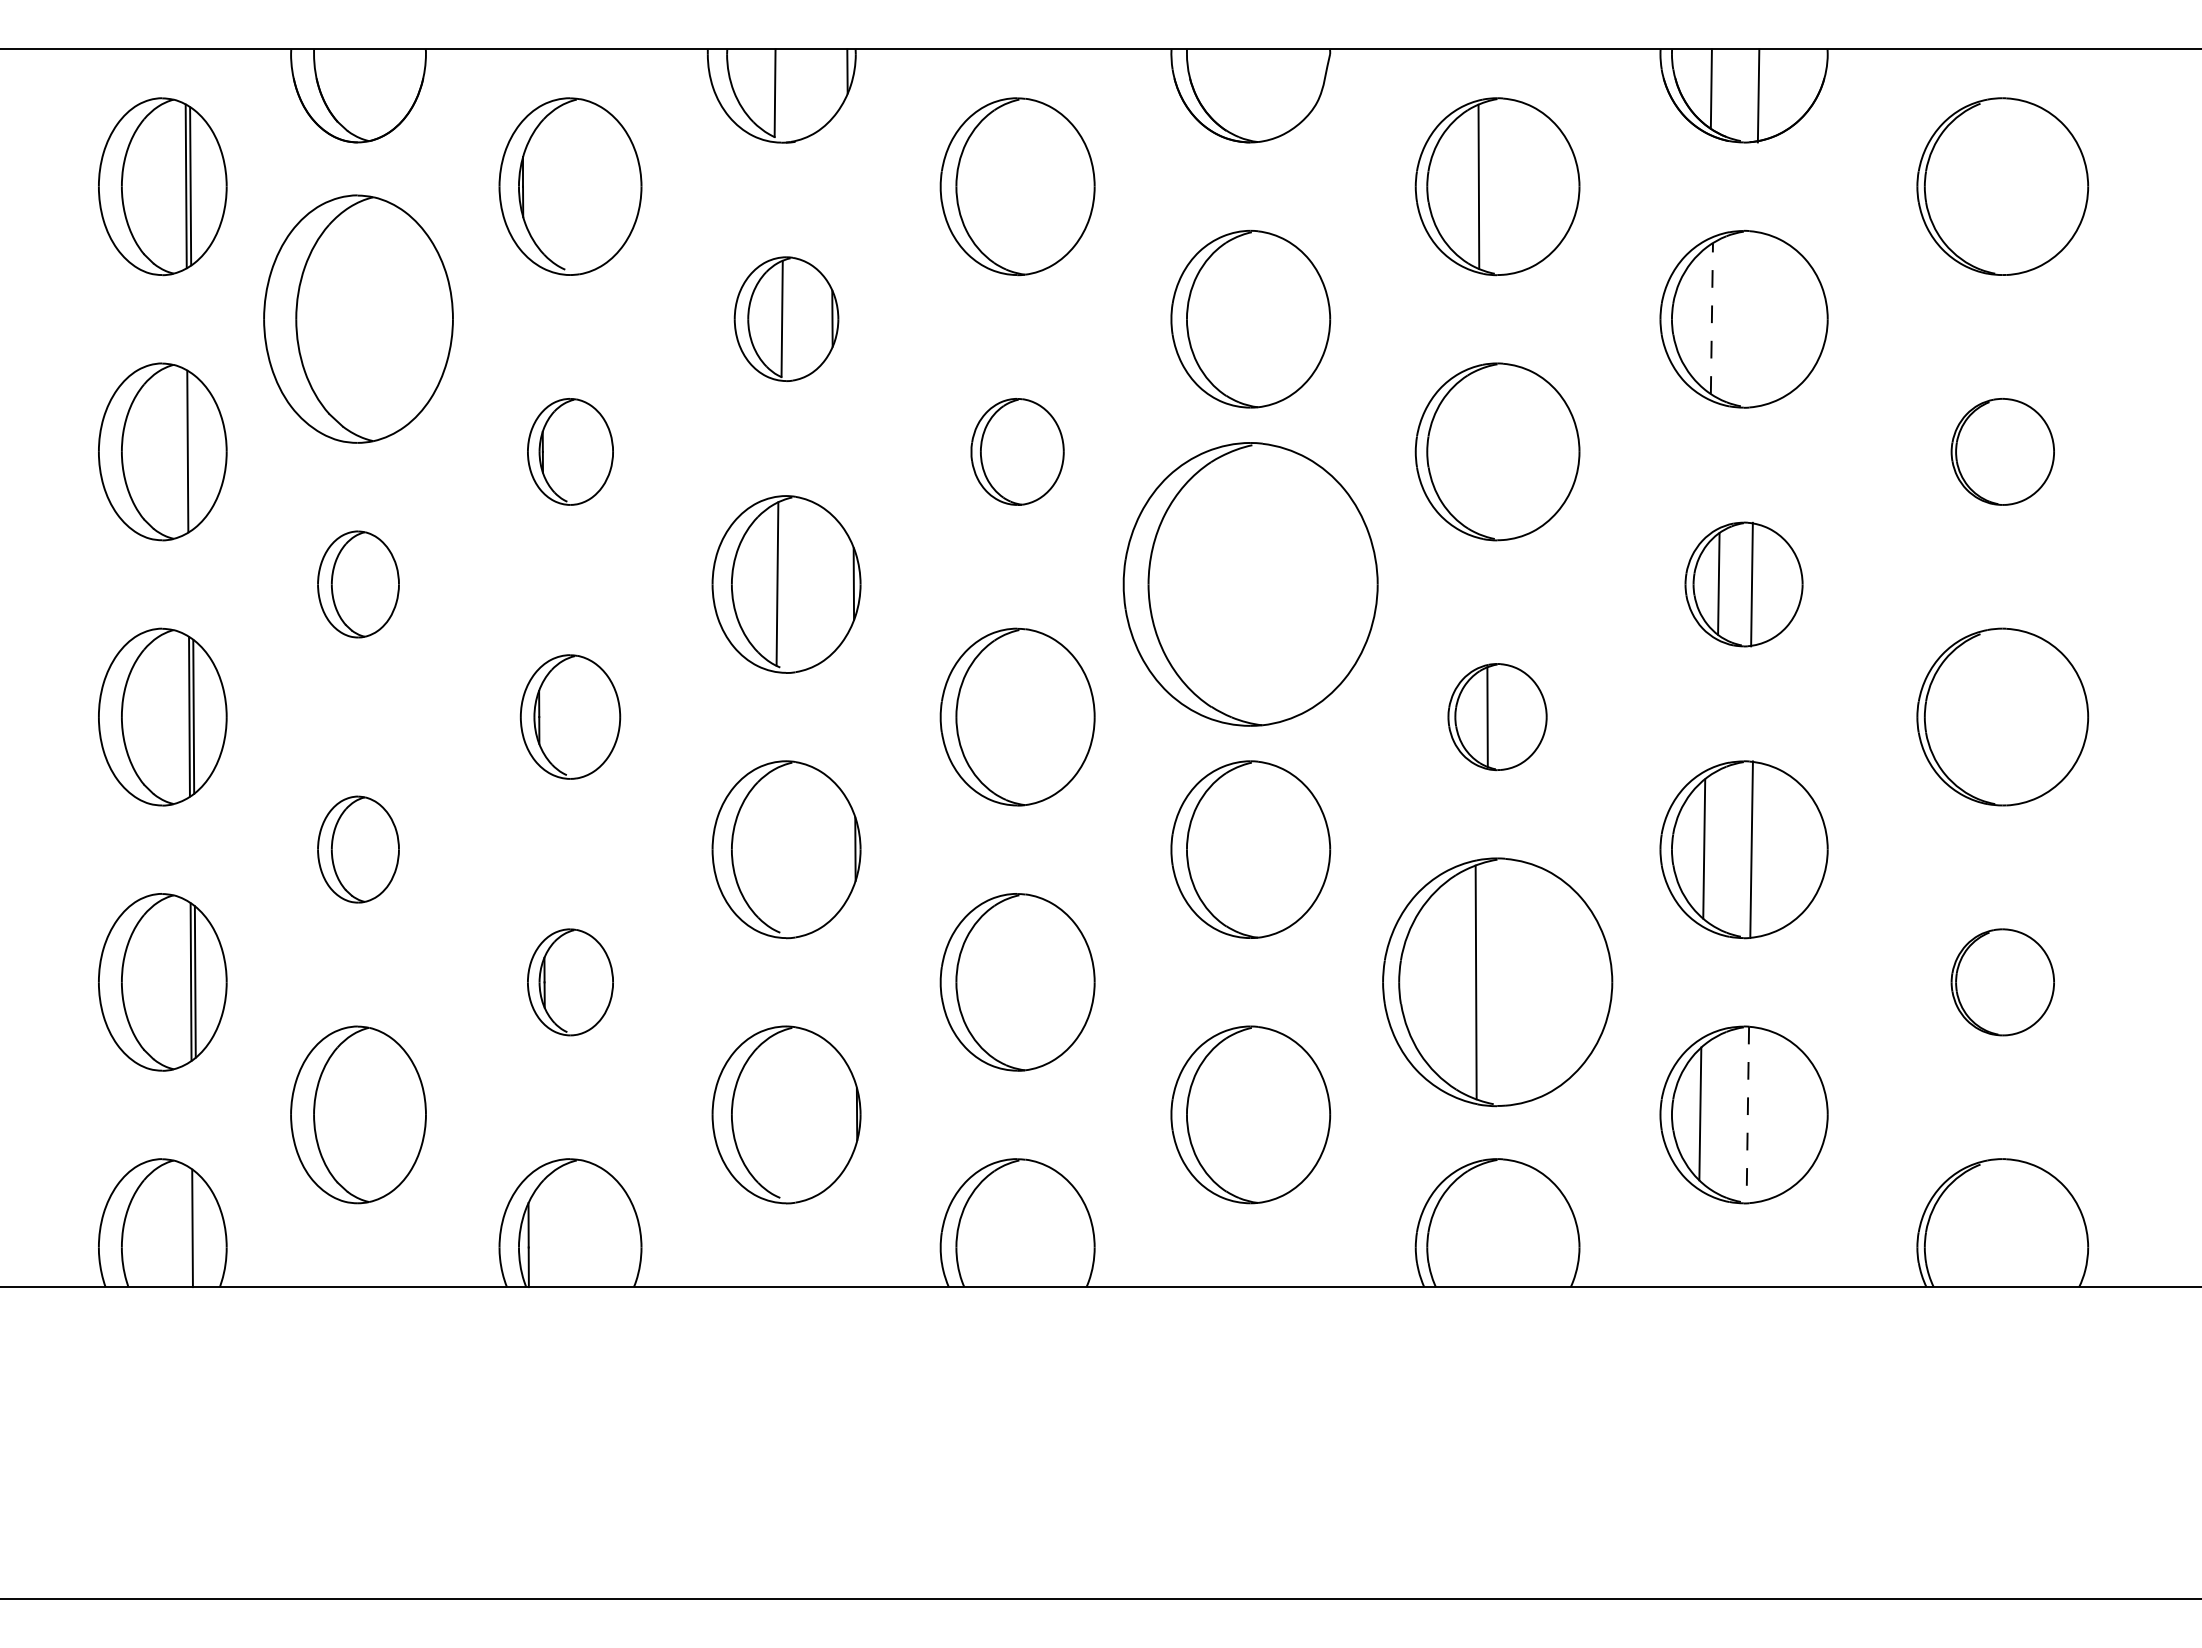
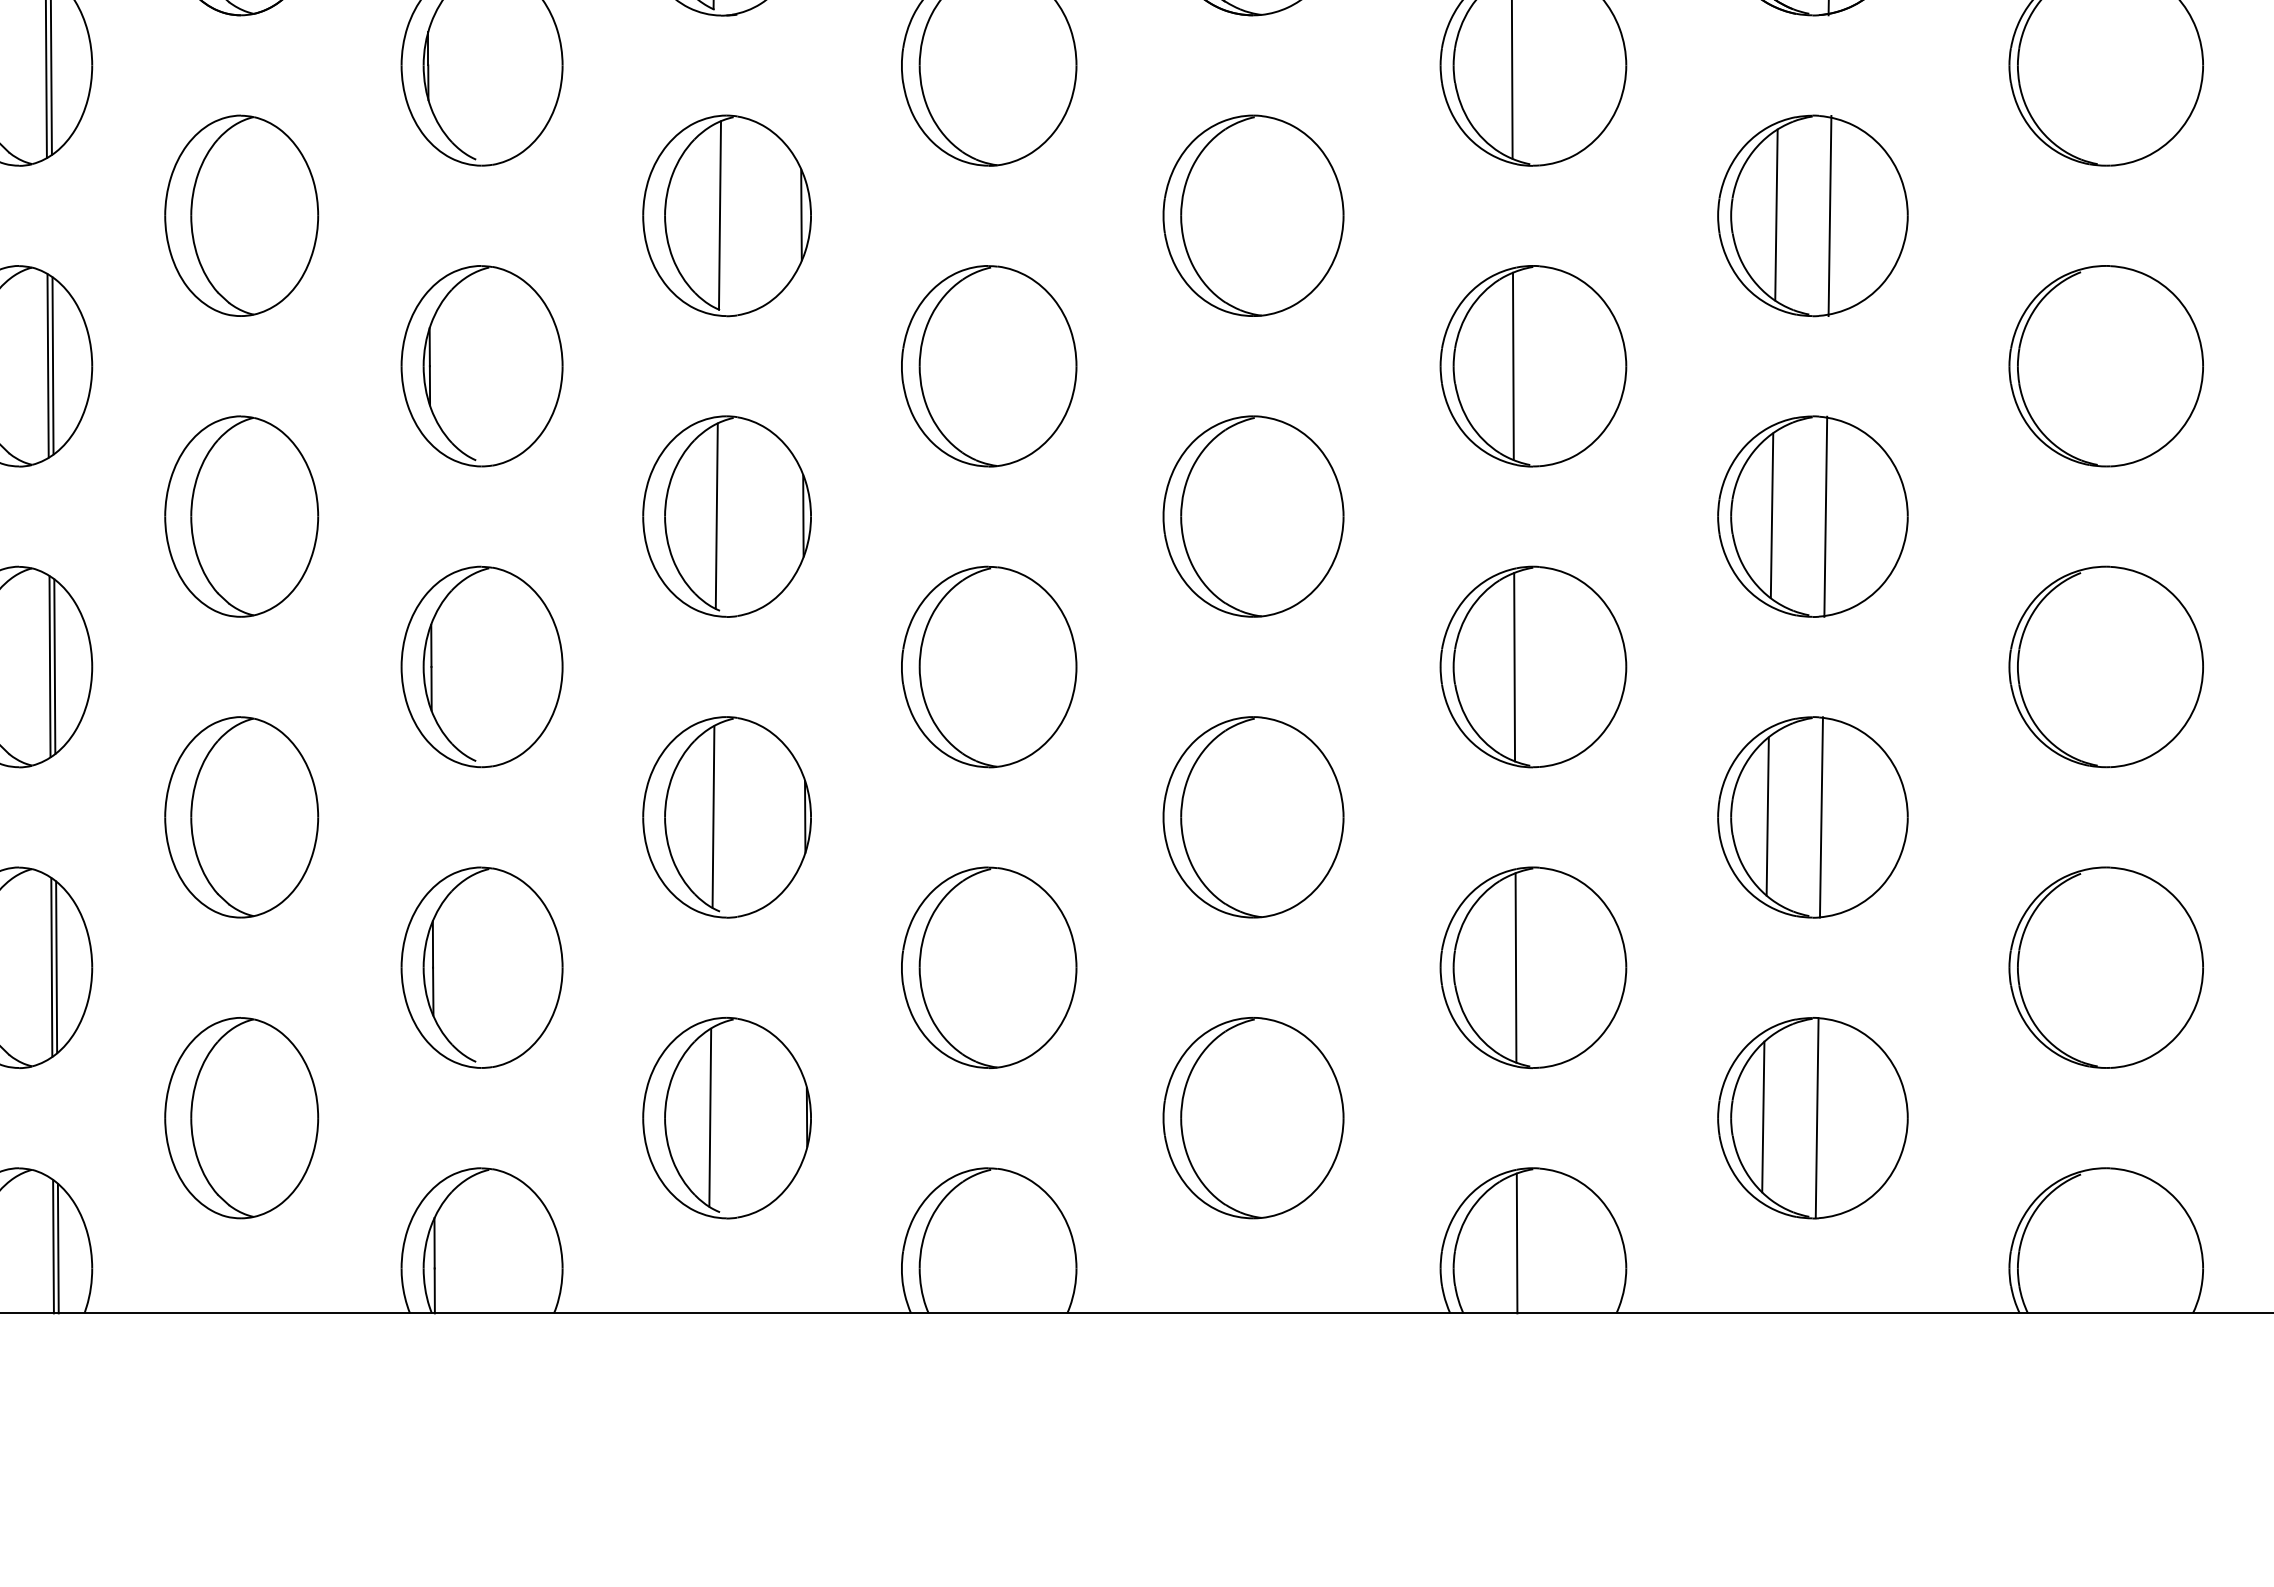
part: (786, 318) -> (727, 214), size x1.43
line: (1711, 318) -> (1775, 214), dashed -> solid
part: (358, 319) -> (241, 216), size x0.71
line: (1758, 319) -> (1829, 216), added
line: (191, 451) -> (52, 365), added
part: (570, 451) -> (482, 365), size x1.67
part: (1017, 451) -> (988, 365), size x1.67
line: (1479, 451) -> (1512, 365), added
part: (2002, 451) -> (2105, 365), size x1.67
part: (358, 584) -> (241, 516), size x1.67
part: (1250, 584) -> (1253, 516), size x0.62
part: (1743, 584) -> (1812, 516), size x1.43
part: (570, 716) -> (482, 666), size x1.43
part: (1497, 716) -> (1533, 666), size x1.67
part: (358, 849) -> (241, 817), size x1.67
line: (774, 849) -> (713, 817), added
part: (570, 982) -> (482, 967), size x1.67
part: (1497, 982) -> (1533, 967), size x0.71
part: (2002, 982) -> (2105, 967), size x1.67
line: (771, 1114) -> (710, 1117), added
line: (1747, 1115) -> (1816, 1118), dashed -> solid
line: (1482, 1225) -> (1516, 1243), added
line: (196, 1230) -> (57, 1249), added

